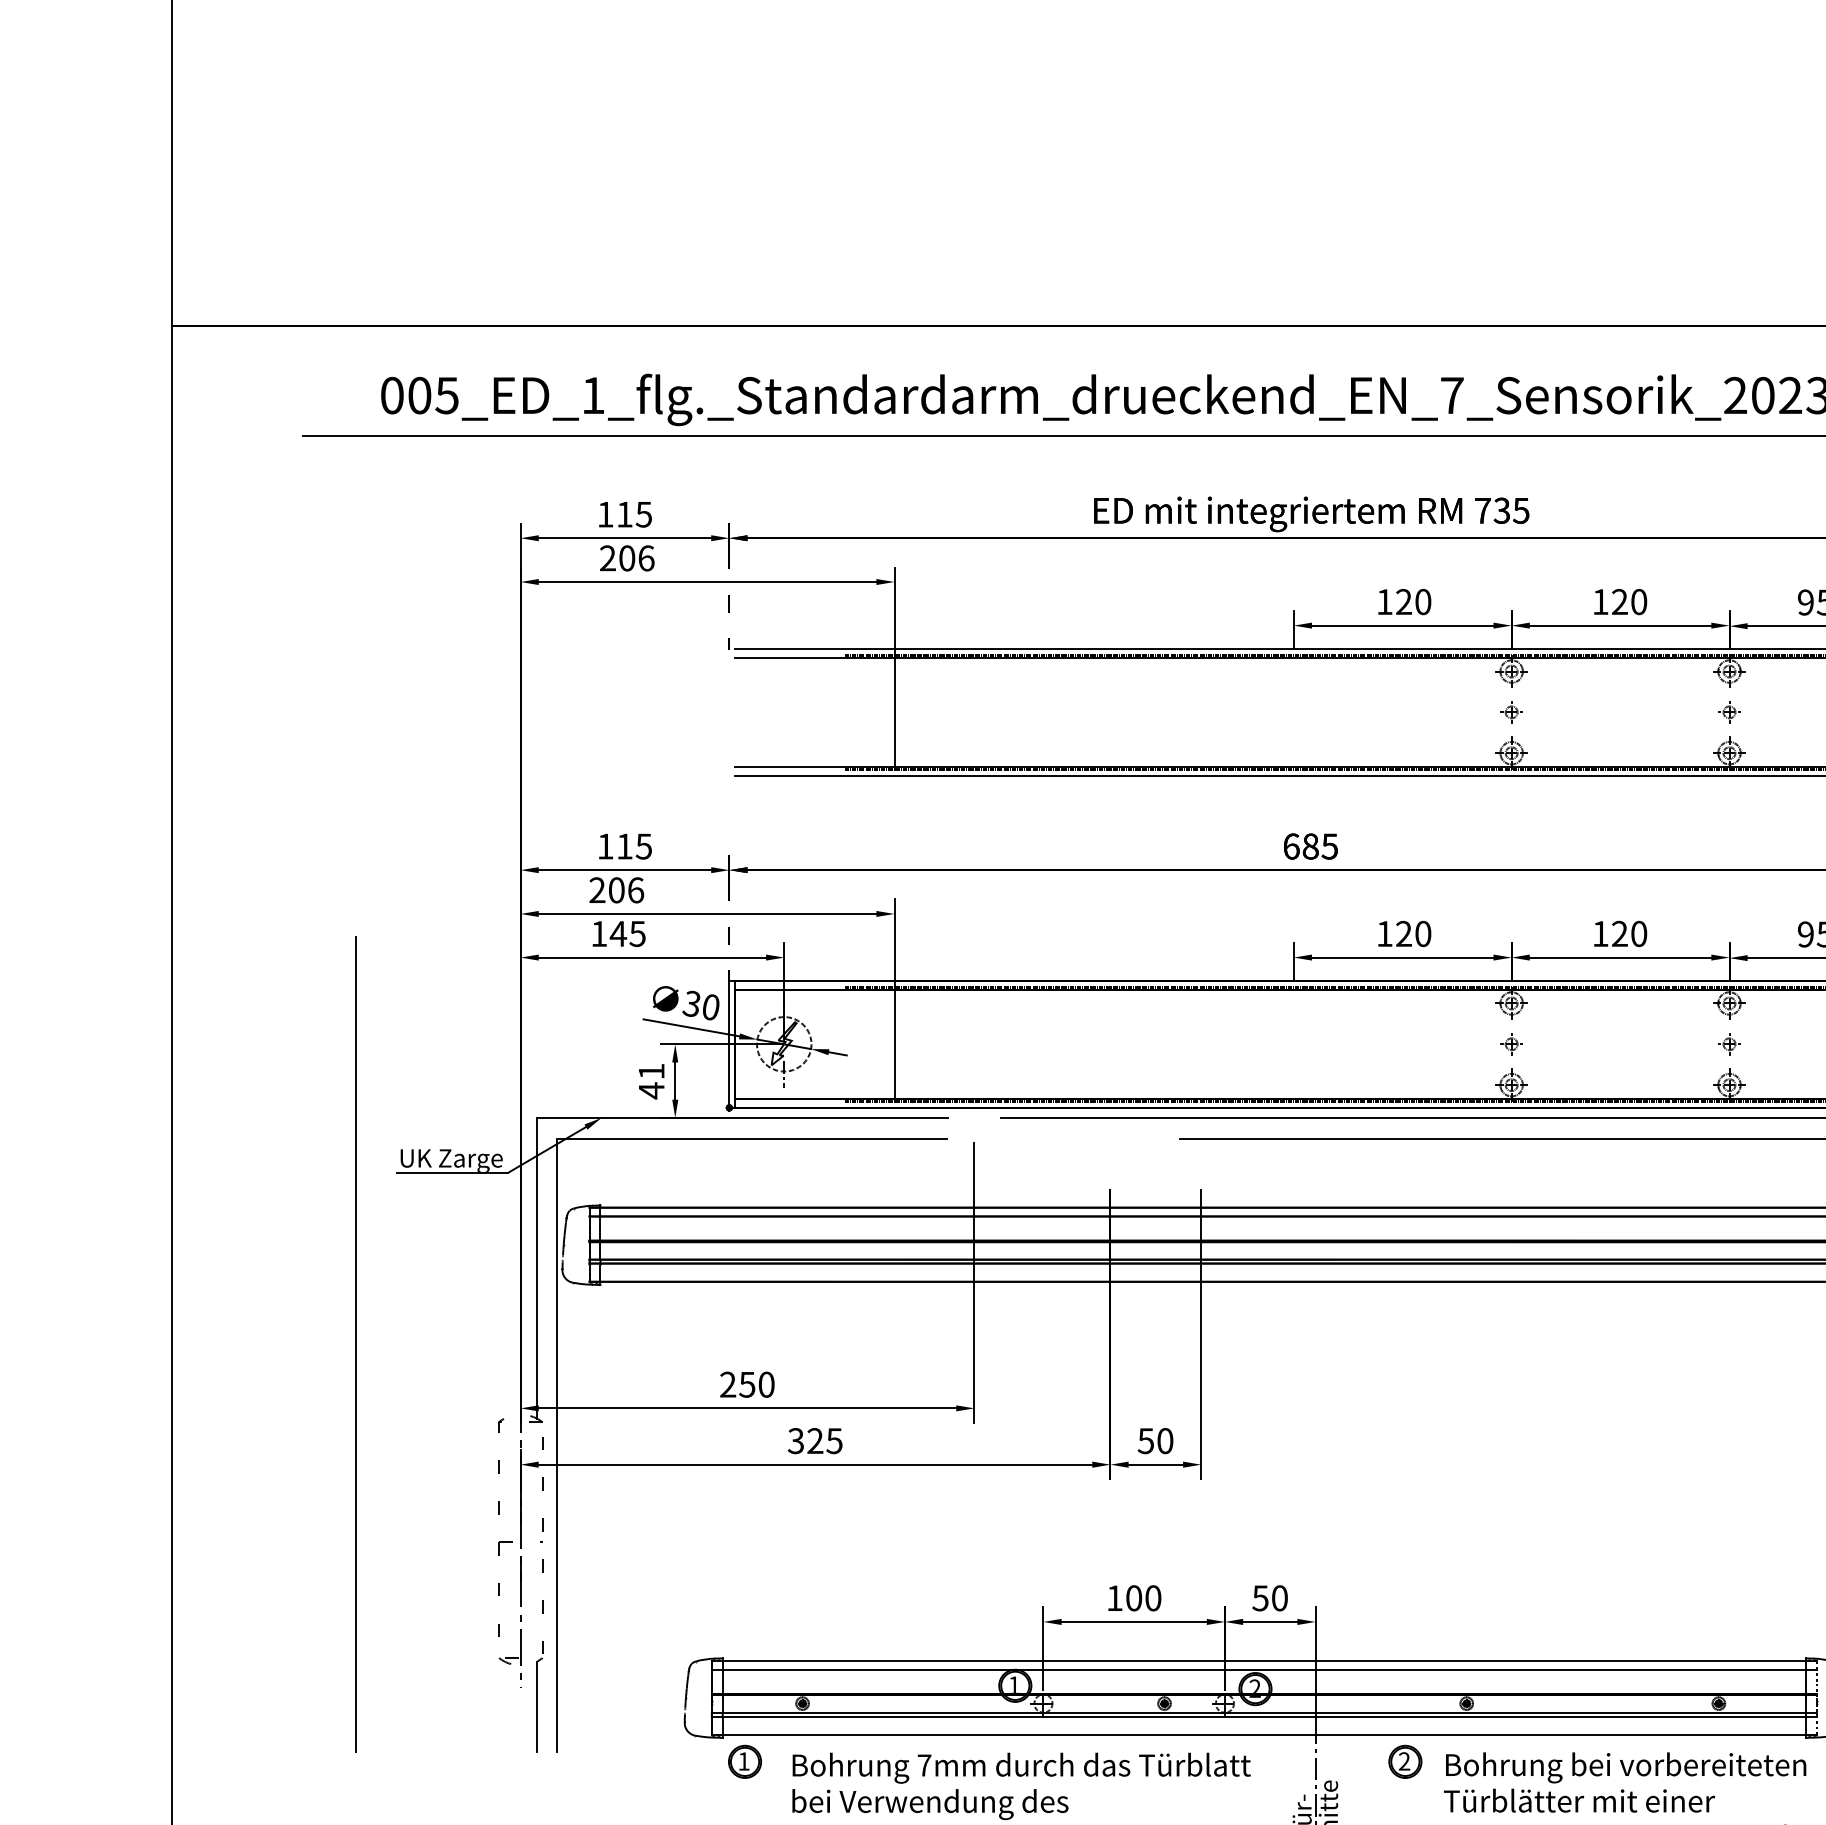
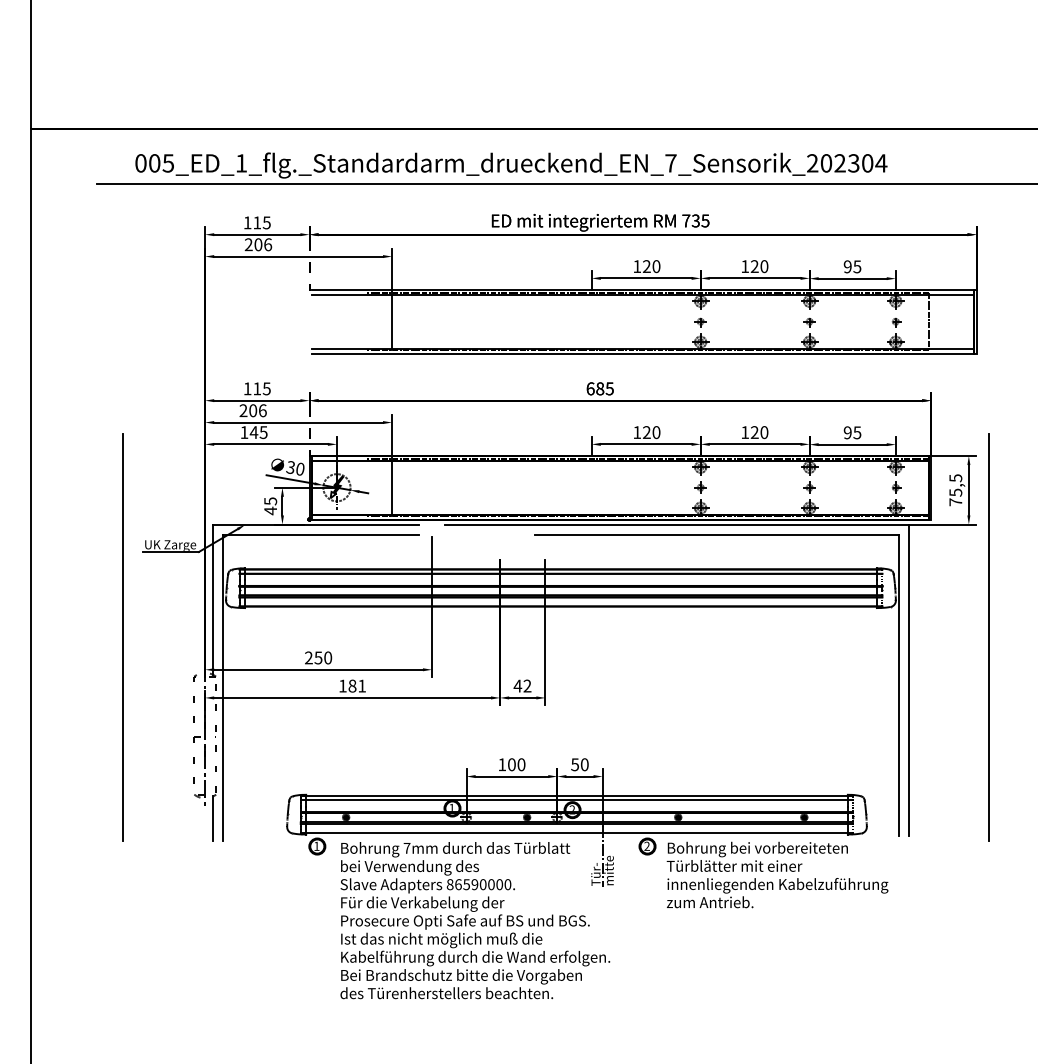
text: (651, 1071) -> (270, 501), 41 -> 45
text: (815, 1439) -> (352, 685), 325 -> 181
text: (1155, 1439) -> (522, 685), 50 -> 42

